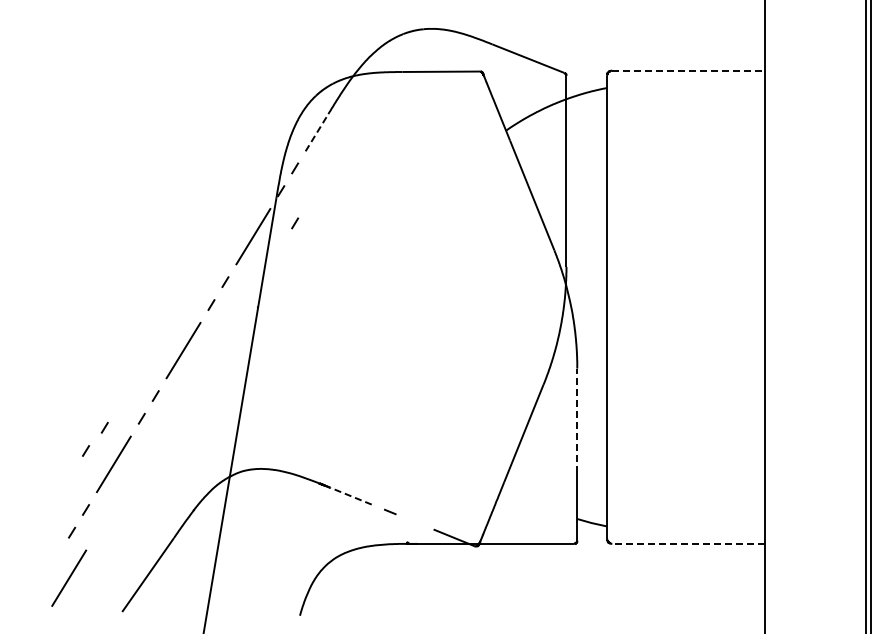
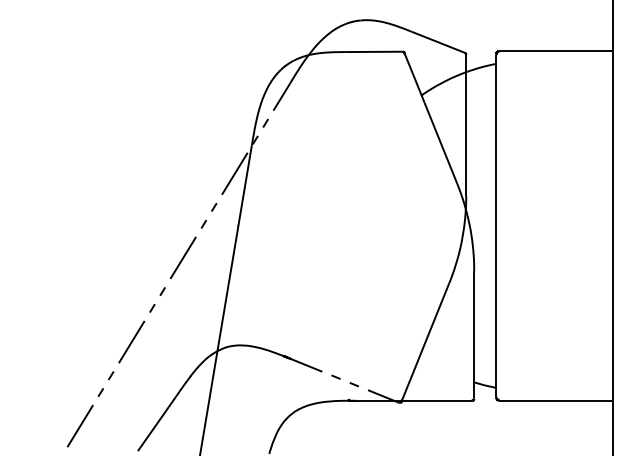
line: (688, 70) -> (556, 50), dashed -> solid
line: (317, 132) -> (282, 96), dashed -> solid
line: (295, 223) -> (265, 164), removed
line: (577, 420) -> (474, 309), dashed -> solid
line: (104, 427) -> (124, 314), removed
line: (85, 450) -> (110, 331), removed
line: (350, 495) -> (306, 365), dashed -> solid
line: (414, 521) -> (353, 384), added
line: (688, 543) -> (556, 400), dashed -> solid
line: (69, 577) -> (80, 425), moved

